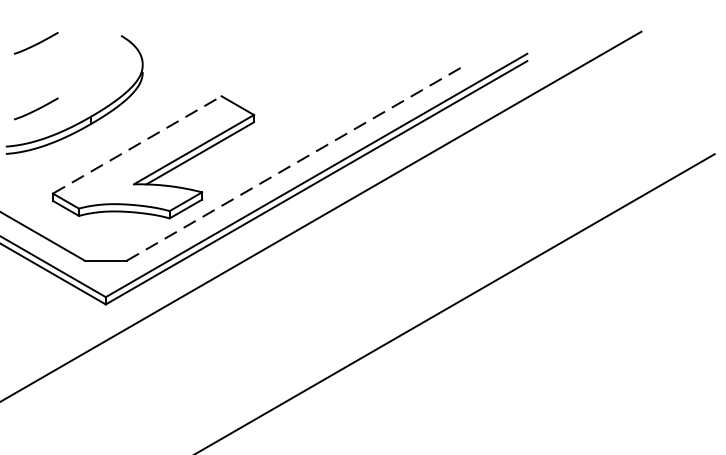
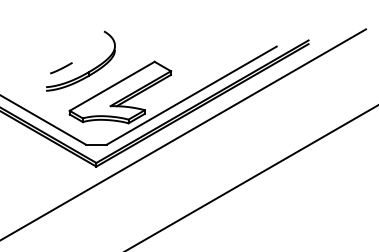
line: (36, 43) -> (61, 35), removed
line: (137, 145) -> (112, 86), dashed -> solid
line: (296, 163) -> (192, 95), dashed -> solid

